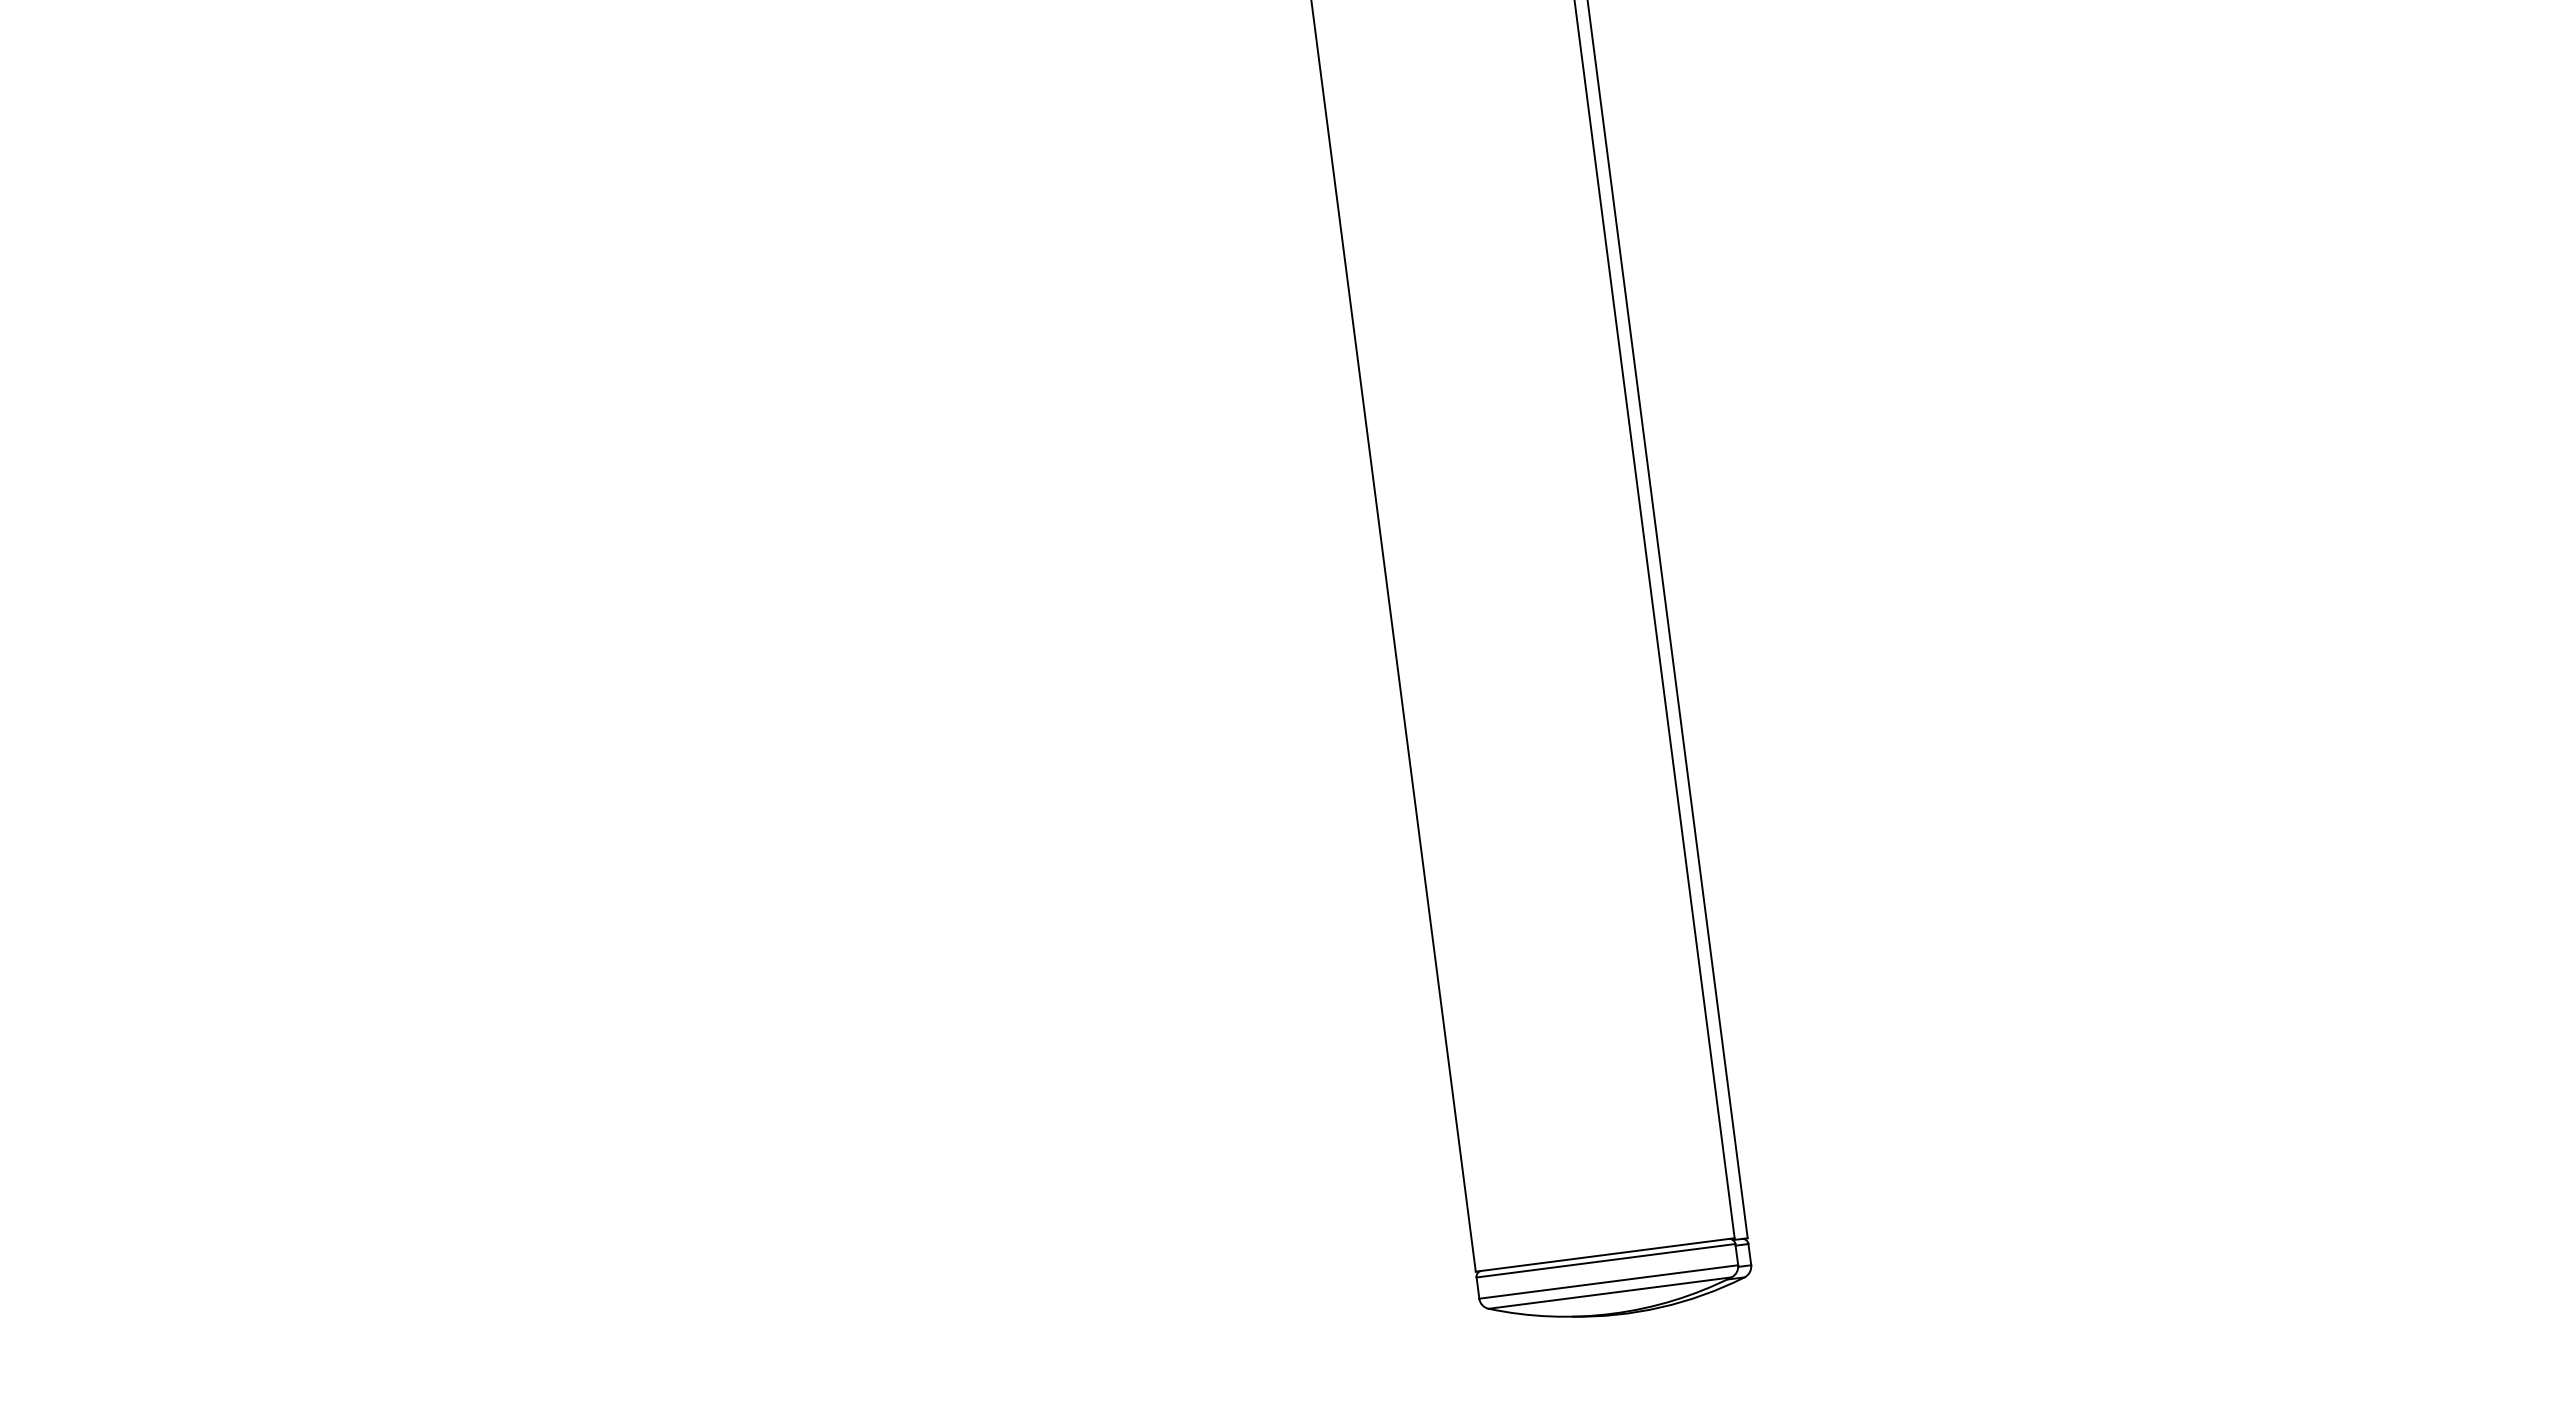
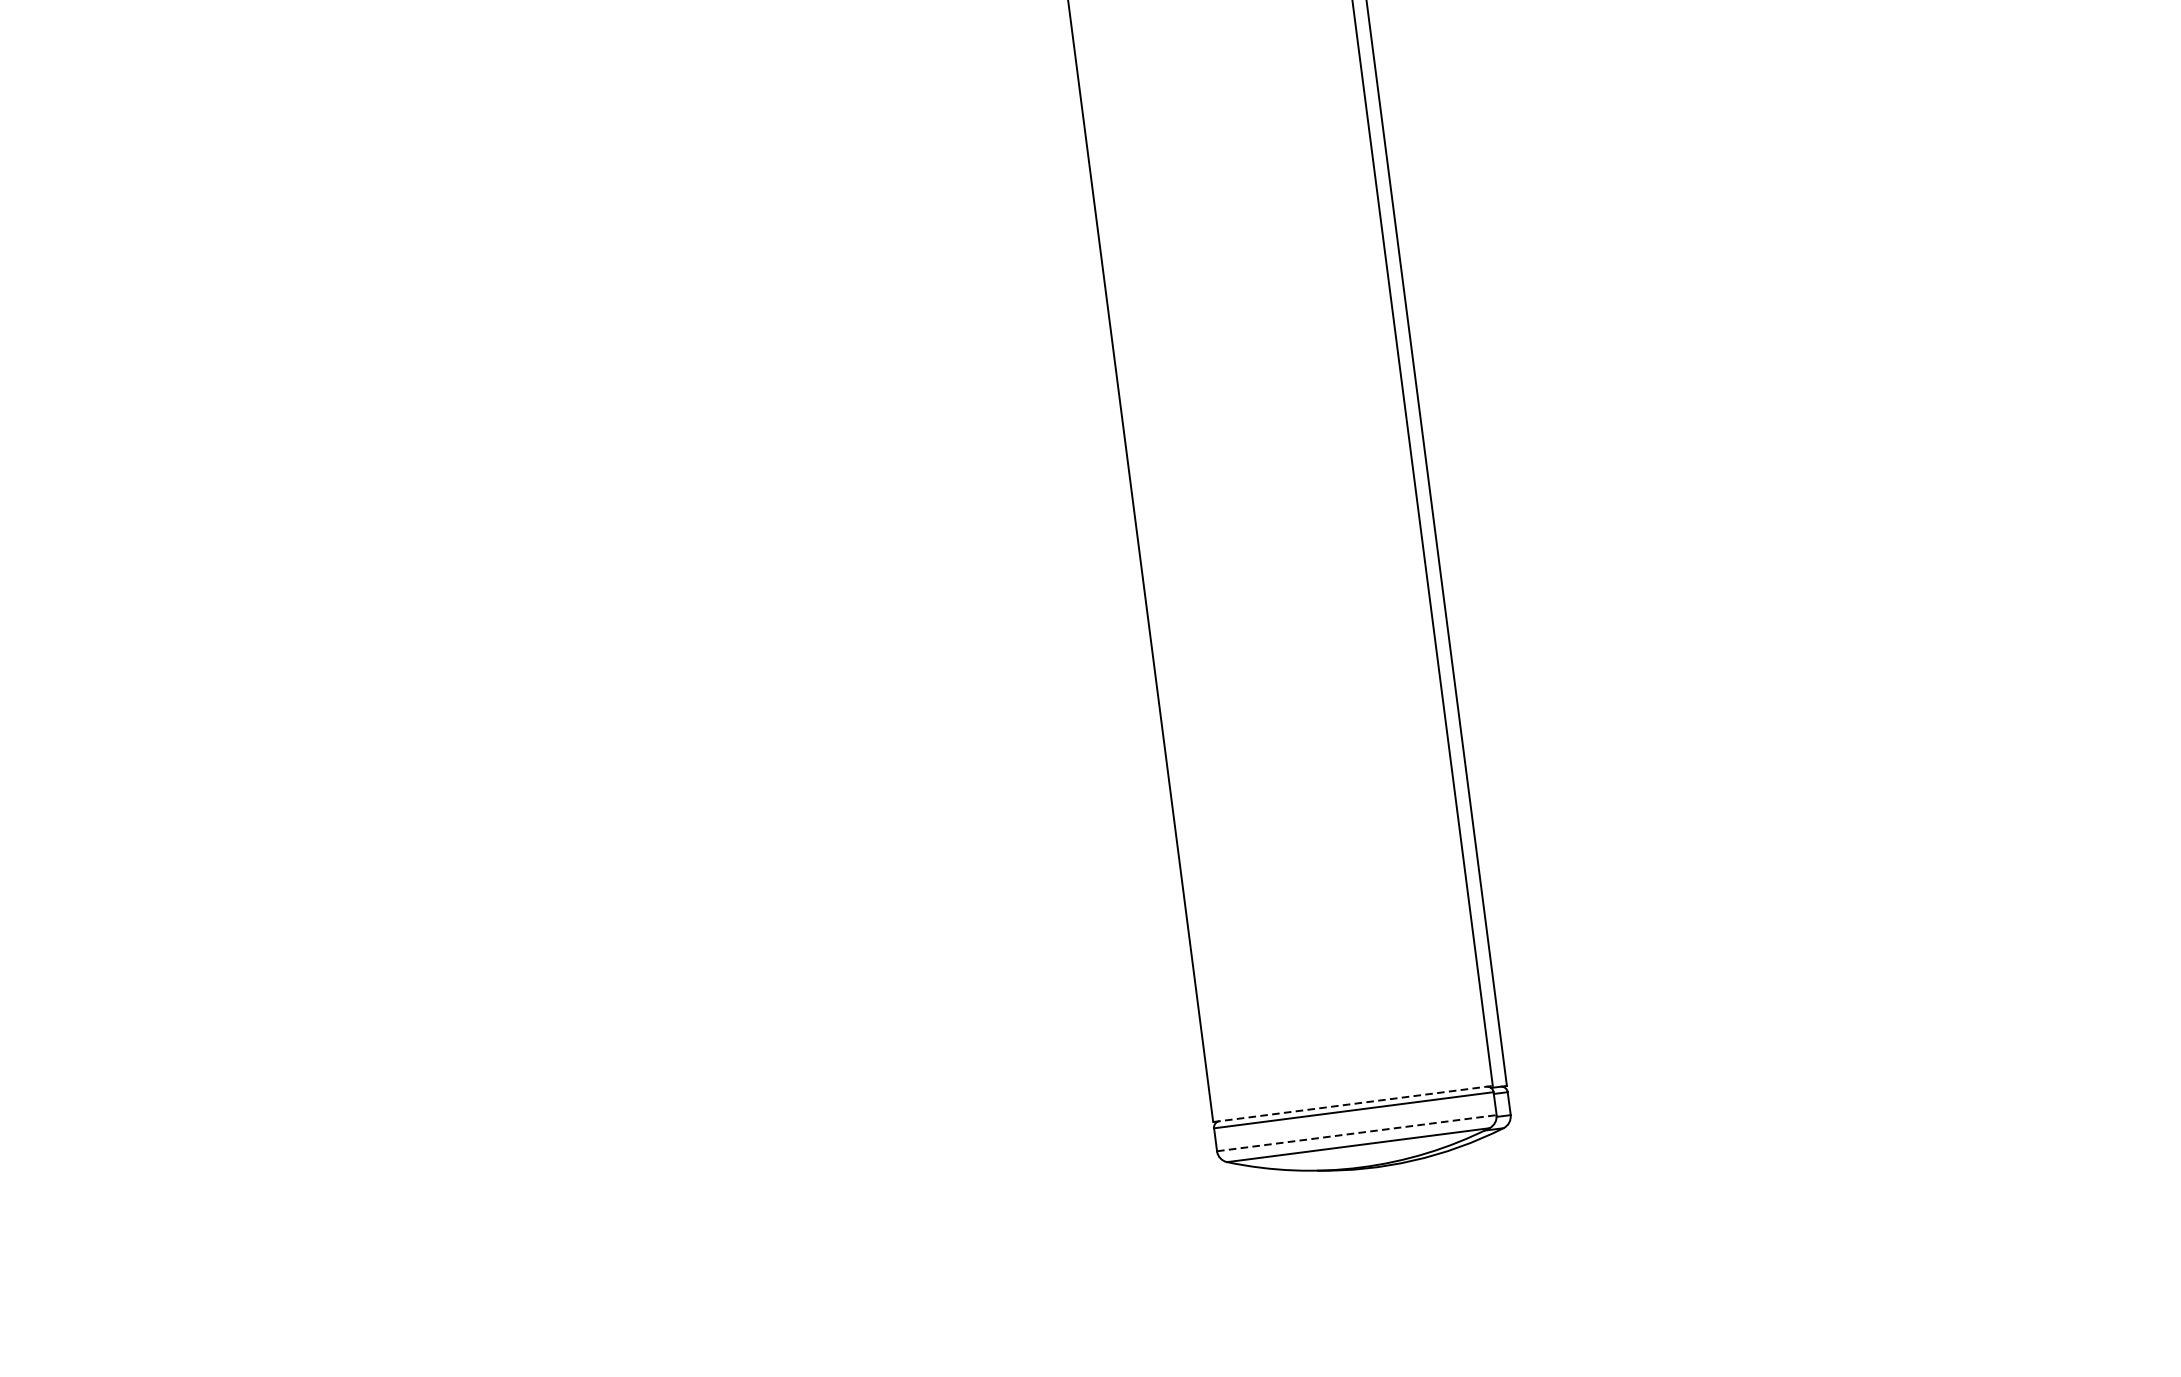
line: (1605, 1254) -> (1353, 1103), solid -> dashed
line: (1608, 1281) -> (1356, 1132), solid -> dashed

